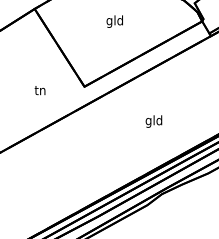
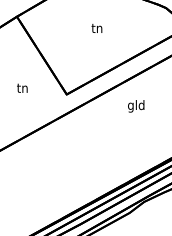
text: (114, 21) -> (96, 29), gld -> tn
text: (39, 90) -> (21, 88), moved
text: (153, 121) -> (135, 106), moved

